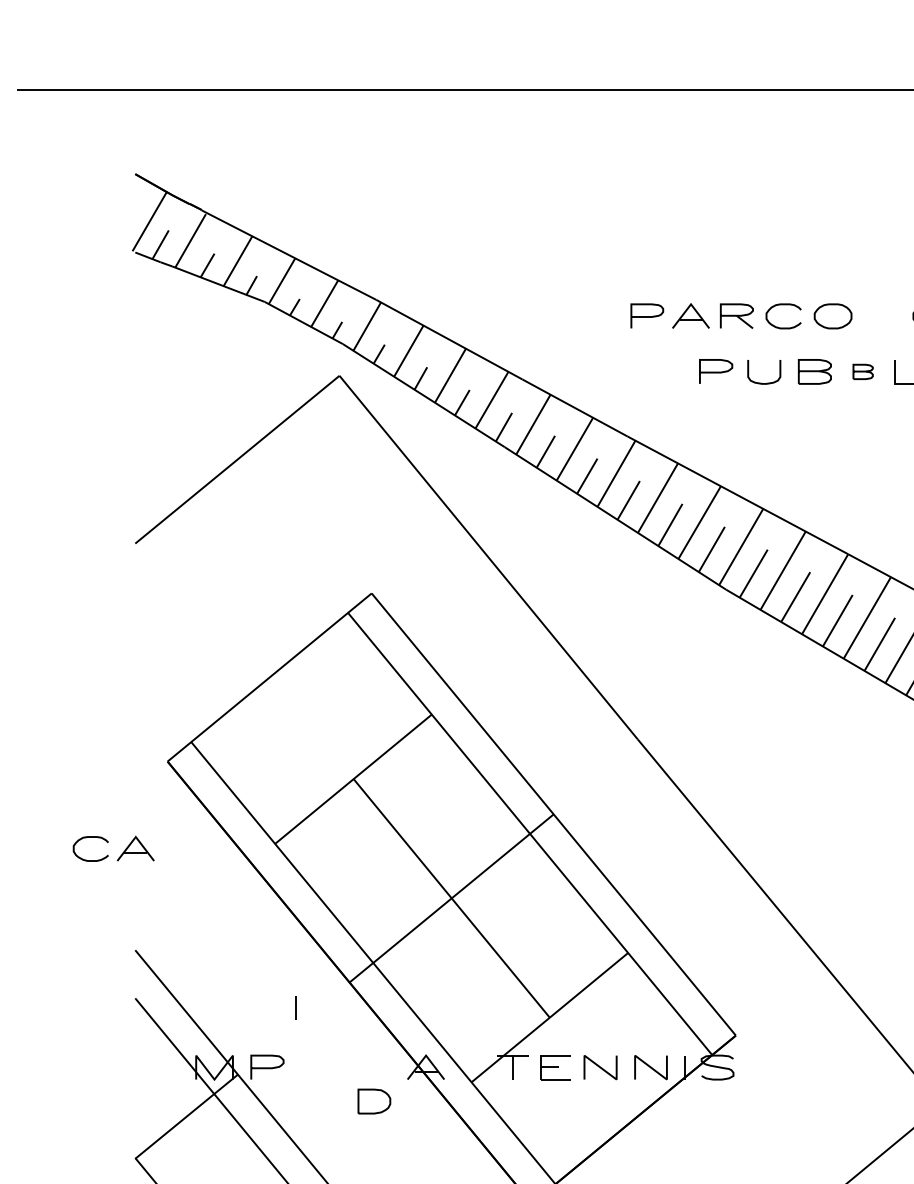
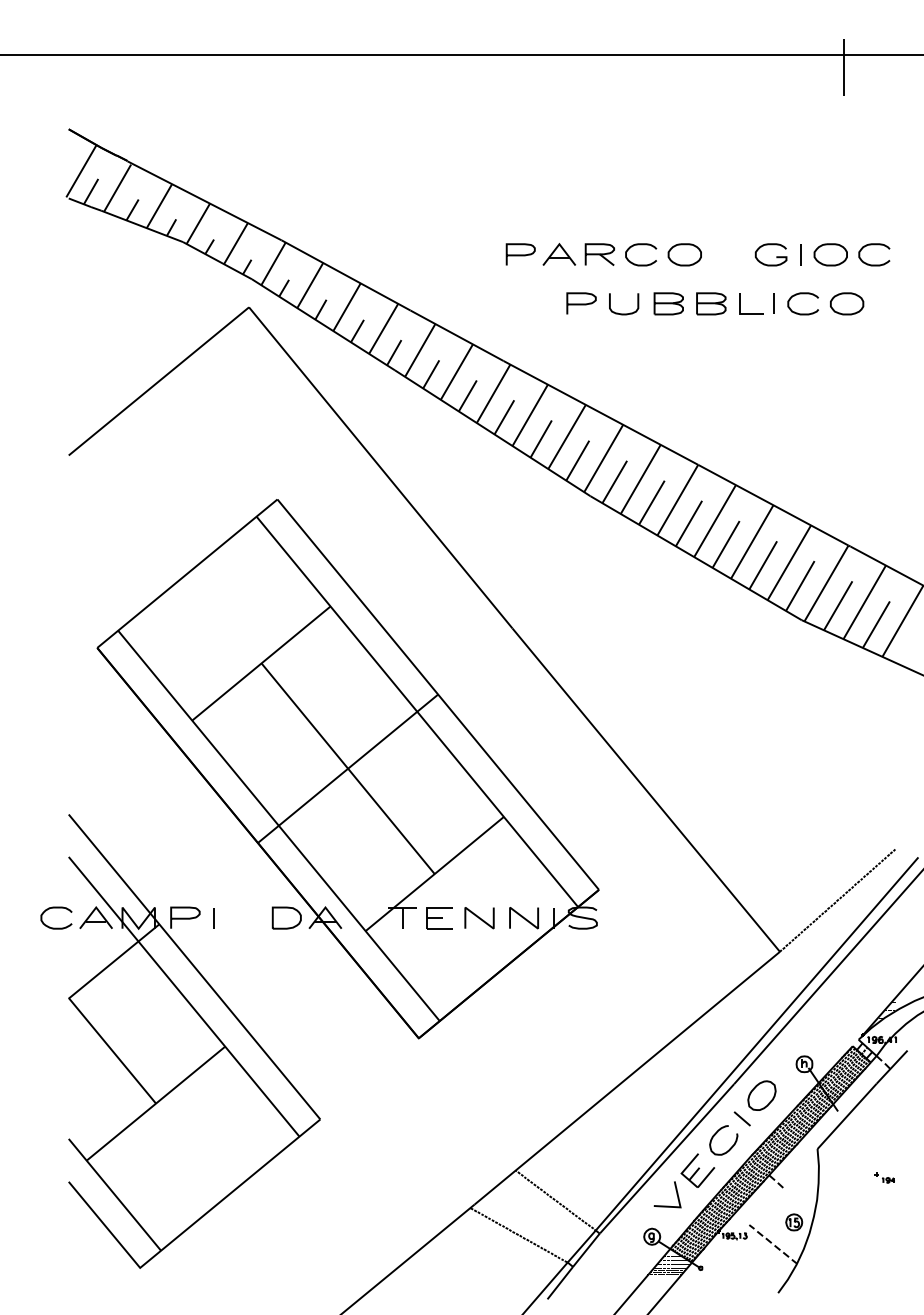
part: (863, 371) -> (711, 303), size x1.67
part: (108, 842) -> (72, 912), moved
line: (295, 1007) -> (213, 918), moved
part: (373, 1100) -> (286, 917), moved

